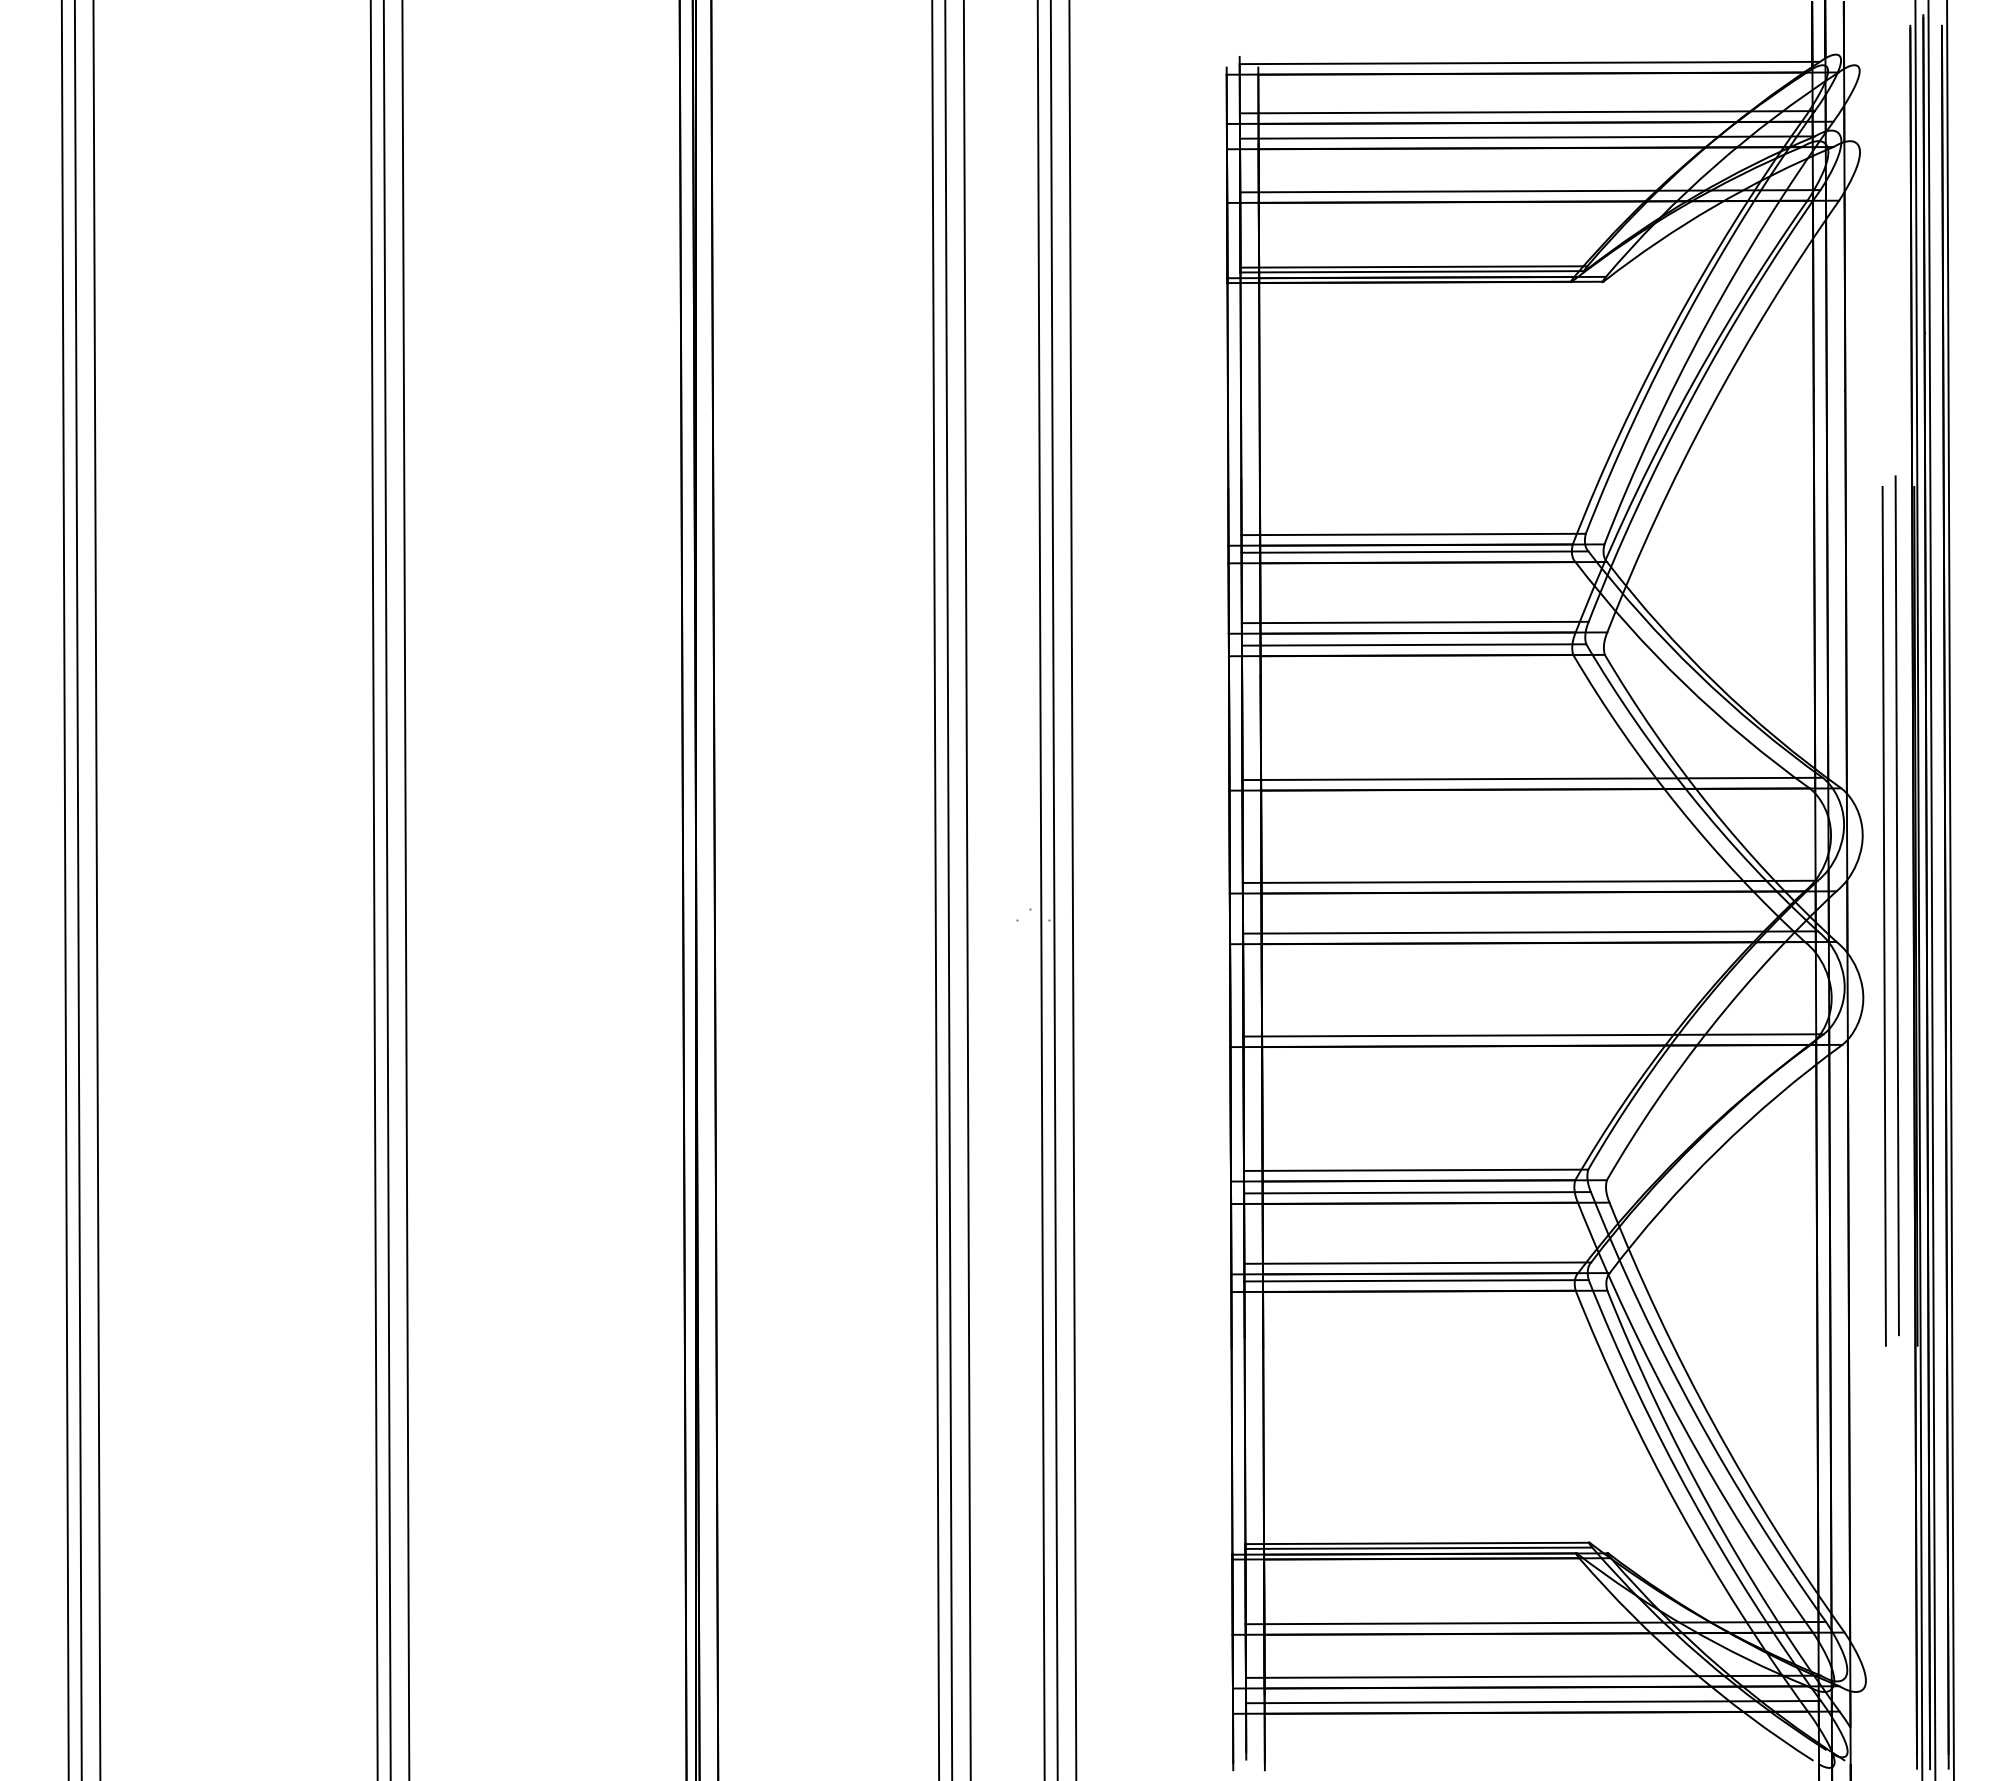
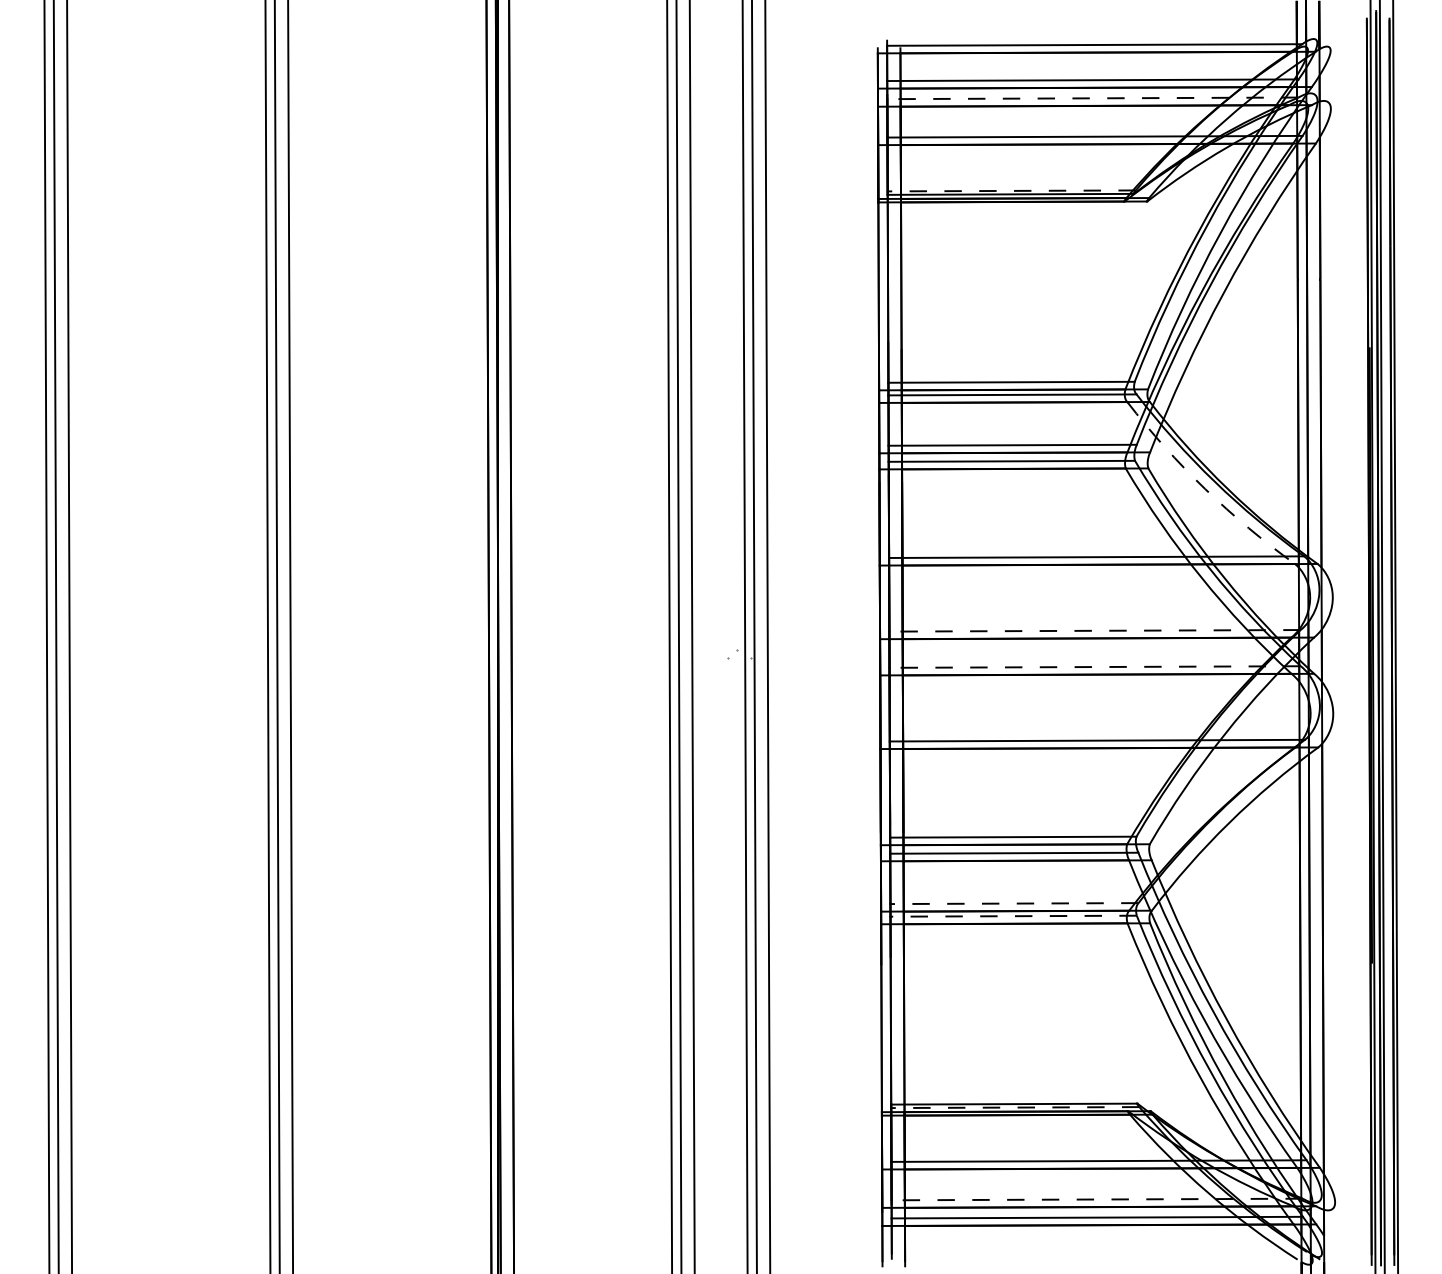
line: (1526, 137) -> (1092, 98), solid -> dashed
line: (1413, 266) -> (1011, 190), solid -> dashed
line: (1684, 683) -> (1205, 488), solid -> dashed
line: (1529, 881) -> (1094, 630), solid -> dashed
line: (1896, 905) -> (1356, 647), removed
line: (1883, 915) -> (1347, 654), removed
line: (1530, 932) -> (1095, 667), solid -> dashed
line: (1417, 1263) -> (1014, 903), solid -> dashed
line: (1416, 1280) -> (1013, 916), solid -> dashed
line: (1418, 1548) -> (1015, 1107), solid -> dashed
line: (1532, 1676) -> (1096, 1199), solid -> dashed

